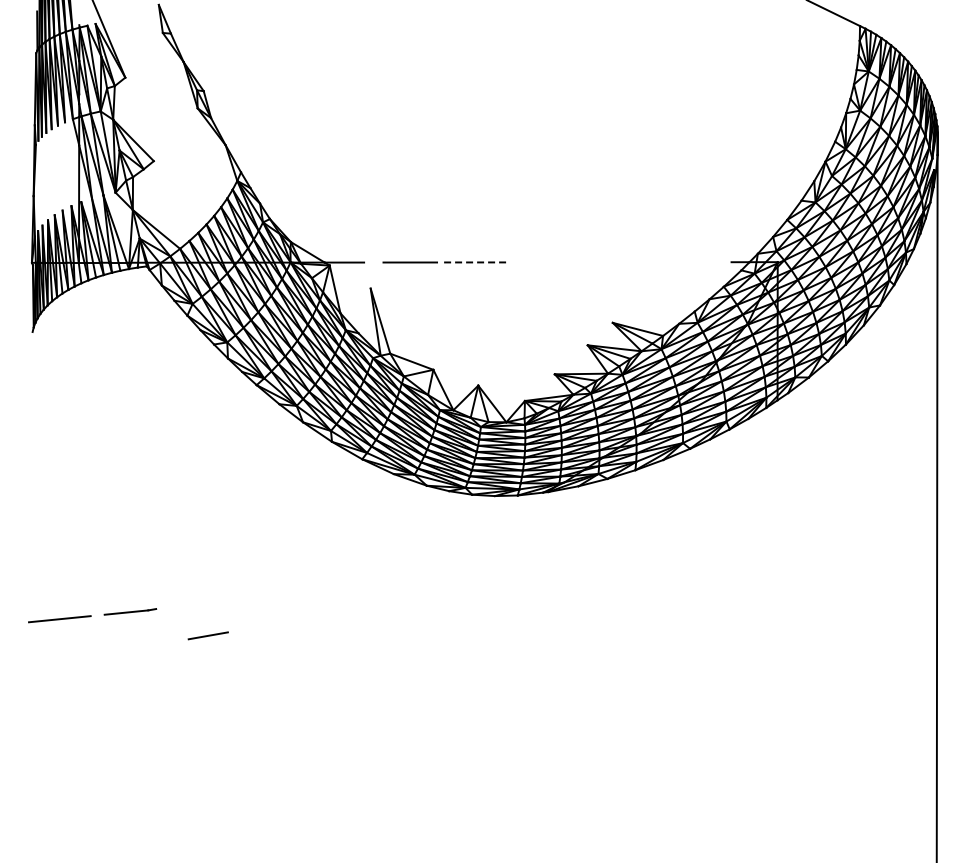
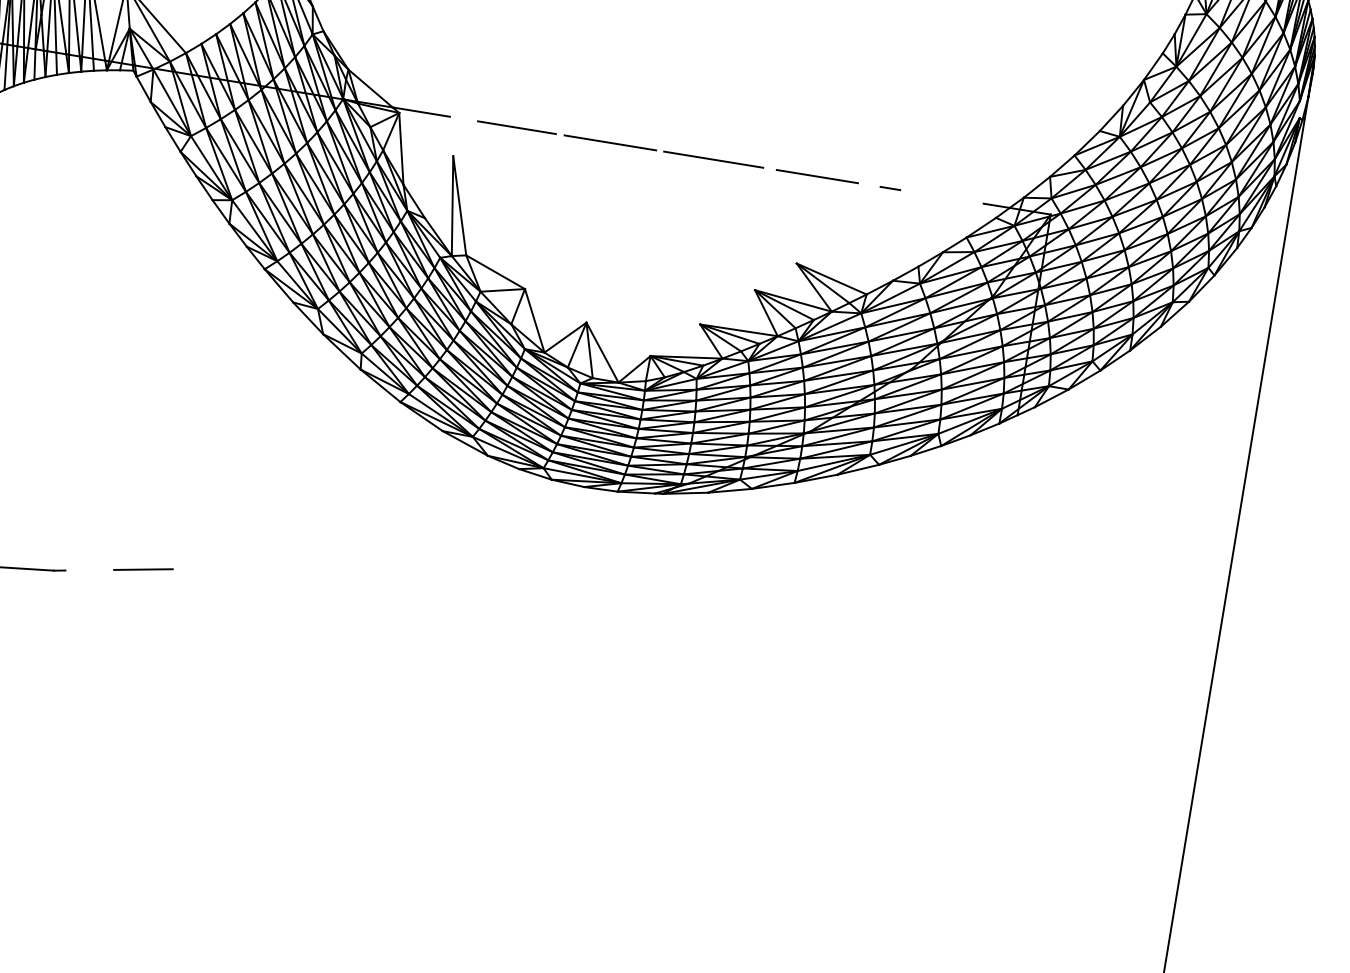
line: (667, 261) -> (890, 187), added
line: (474, 262) -> (610, 142), dashed -> solid
line: (545, 262) -> (713, 159), added
line: (617, 262) -> (817, 176), added
line: (207, 635) -> (142, 568), moved

